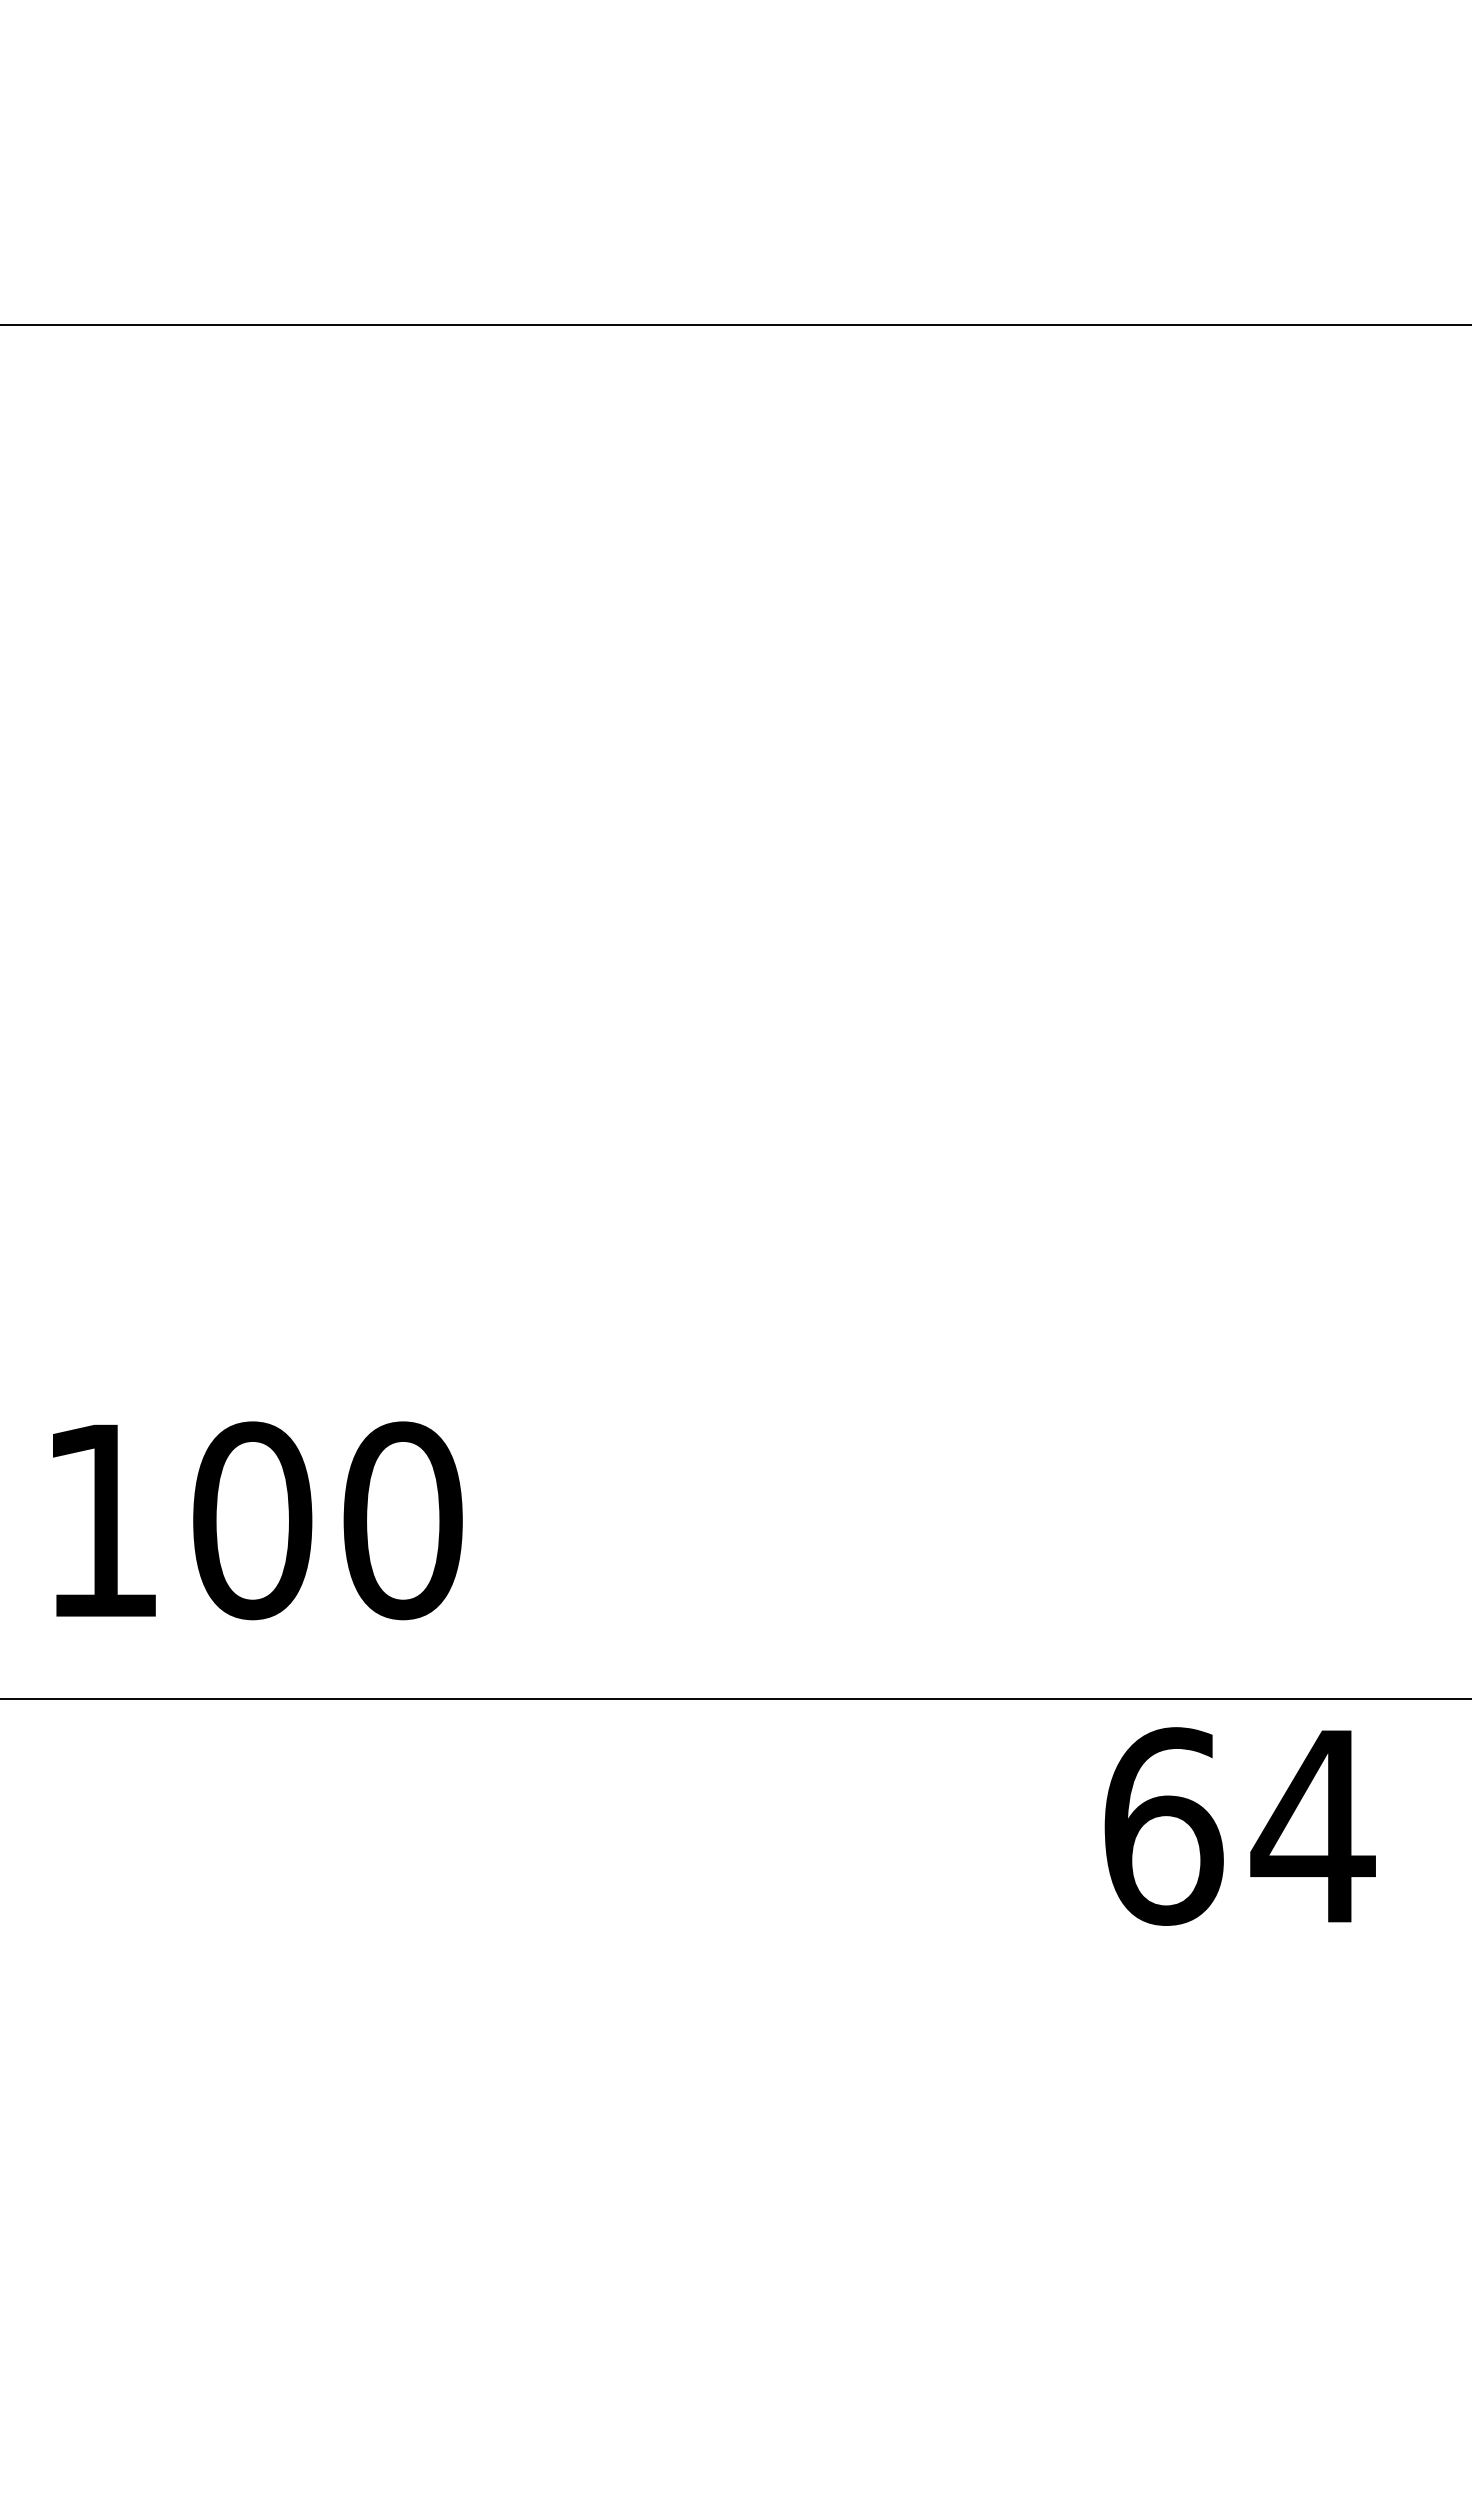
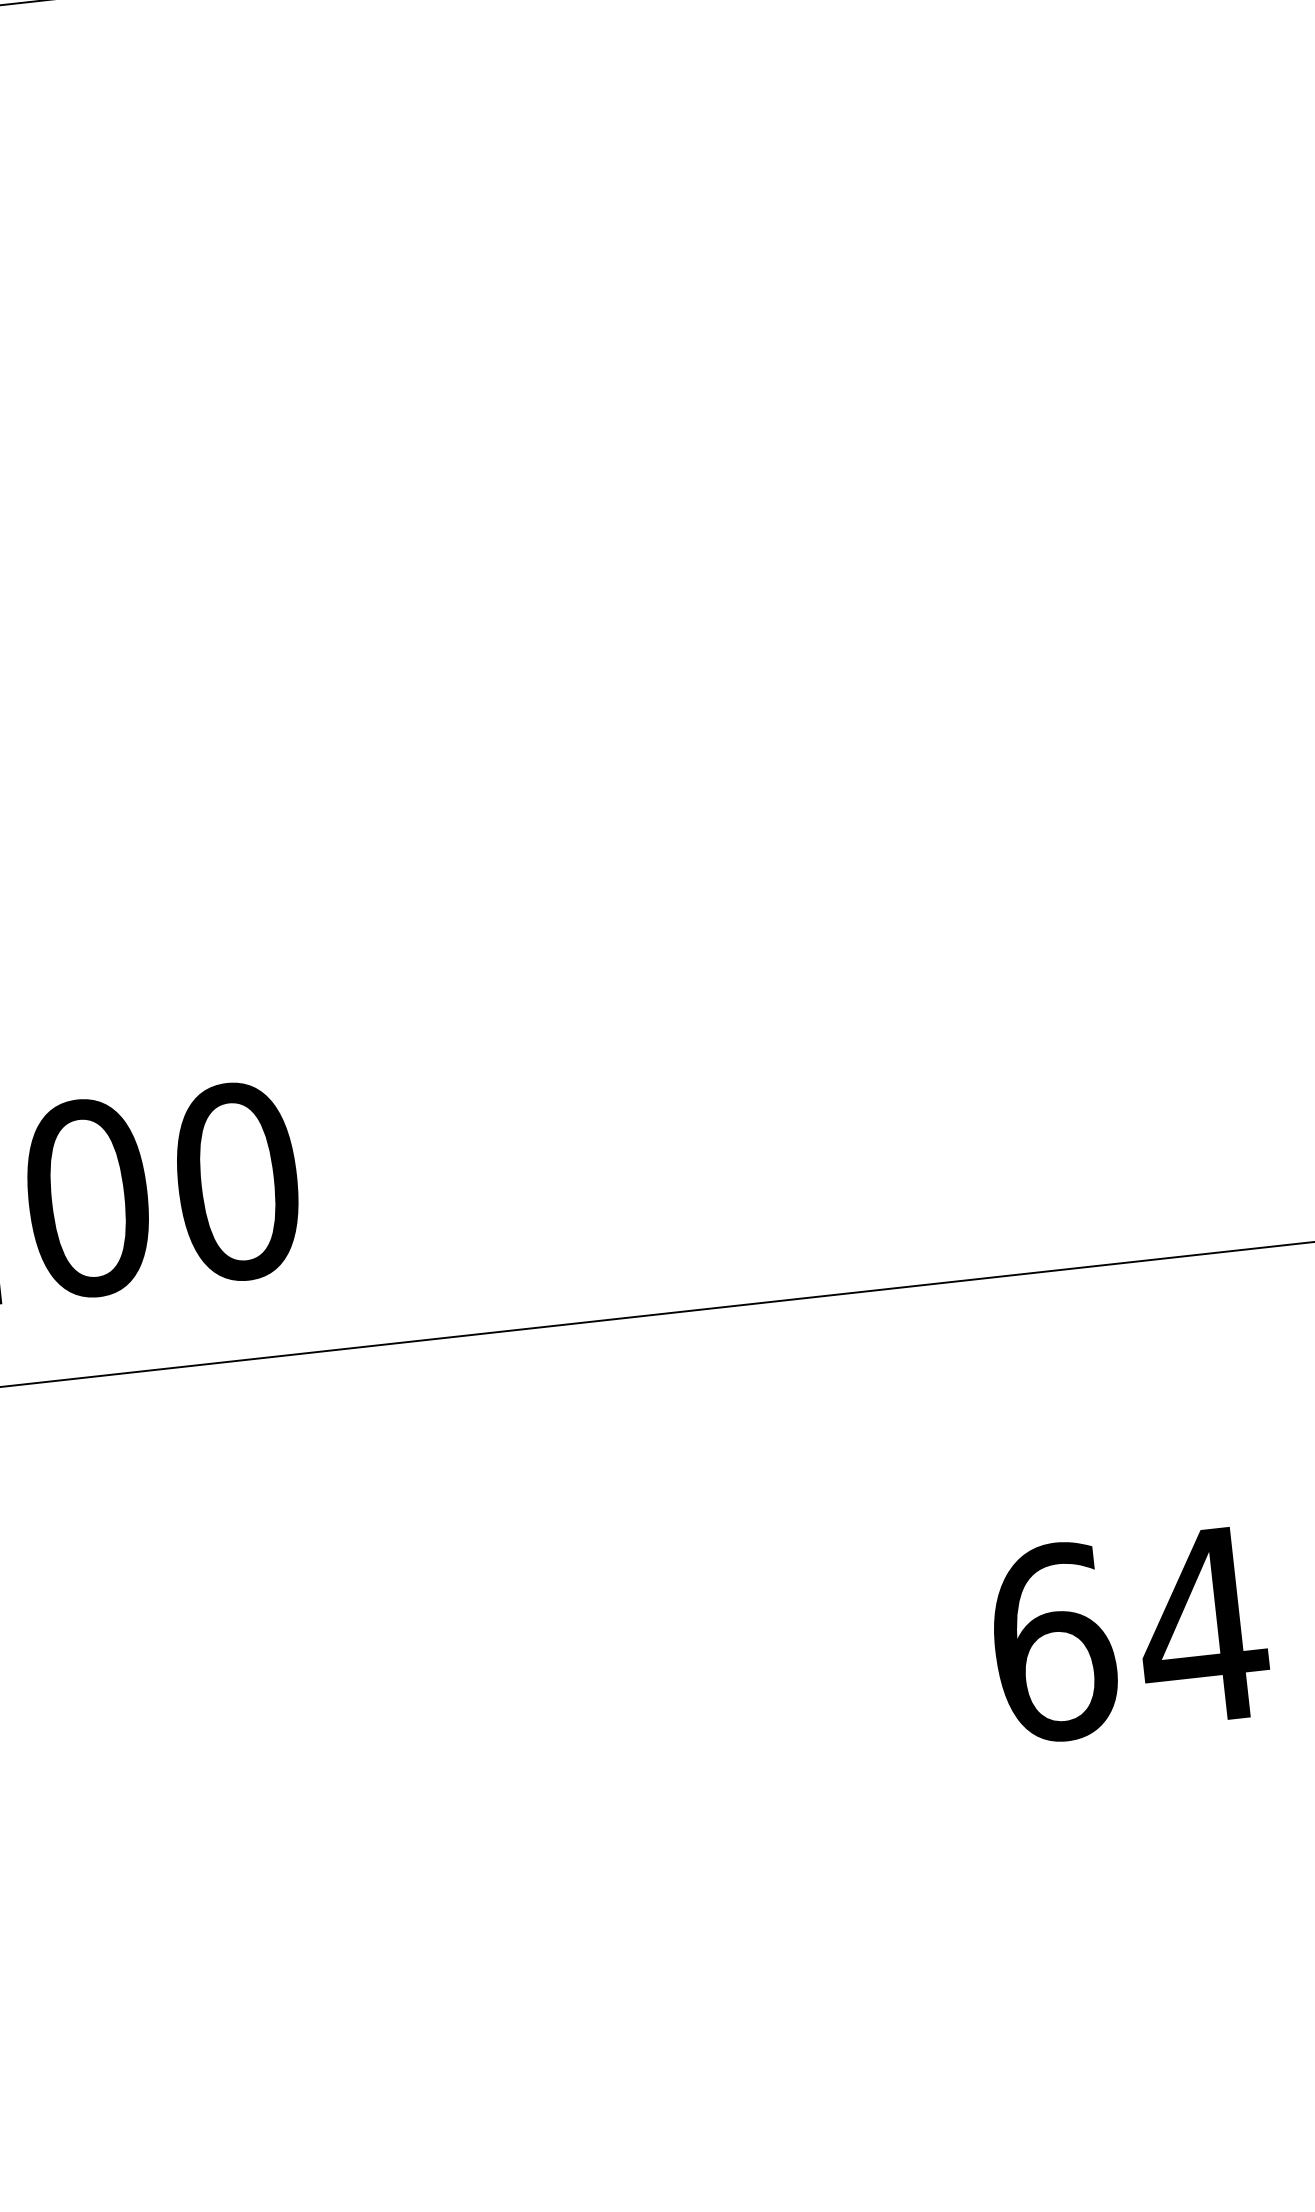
text: (1239, 1826) -> (1129, 1634), moved

